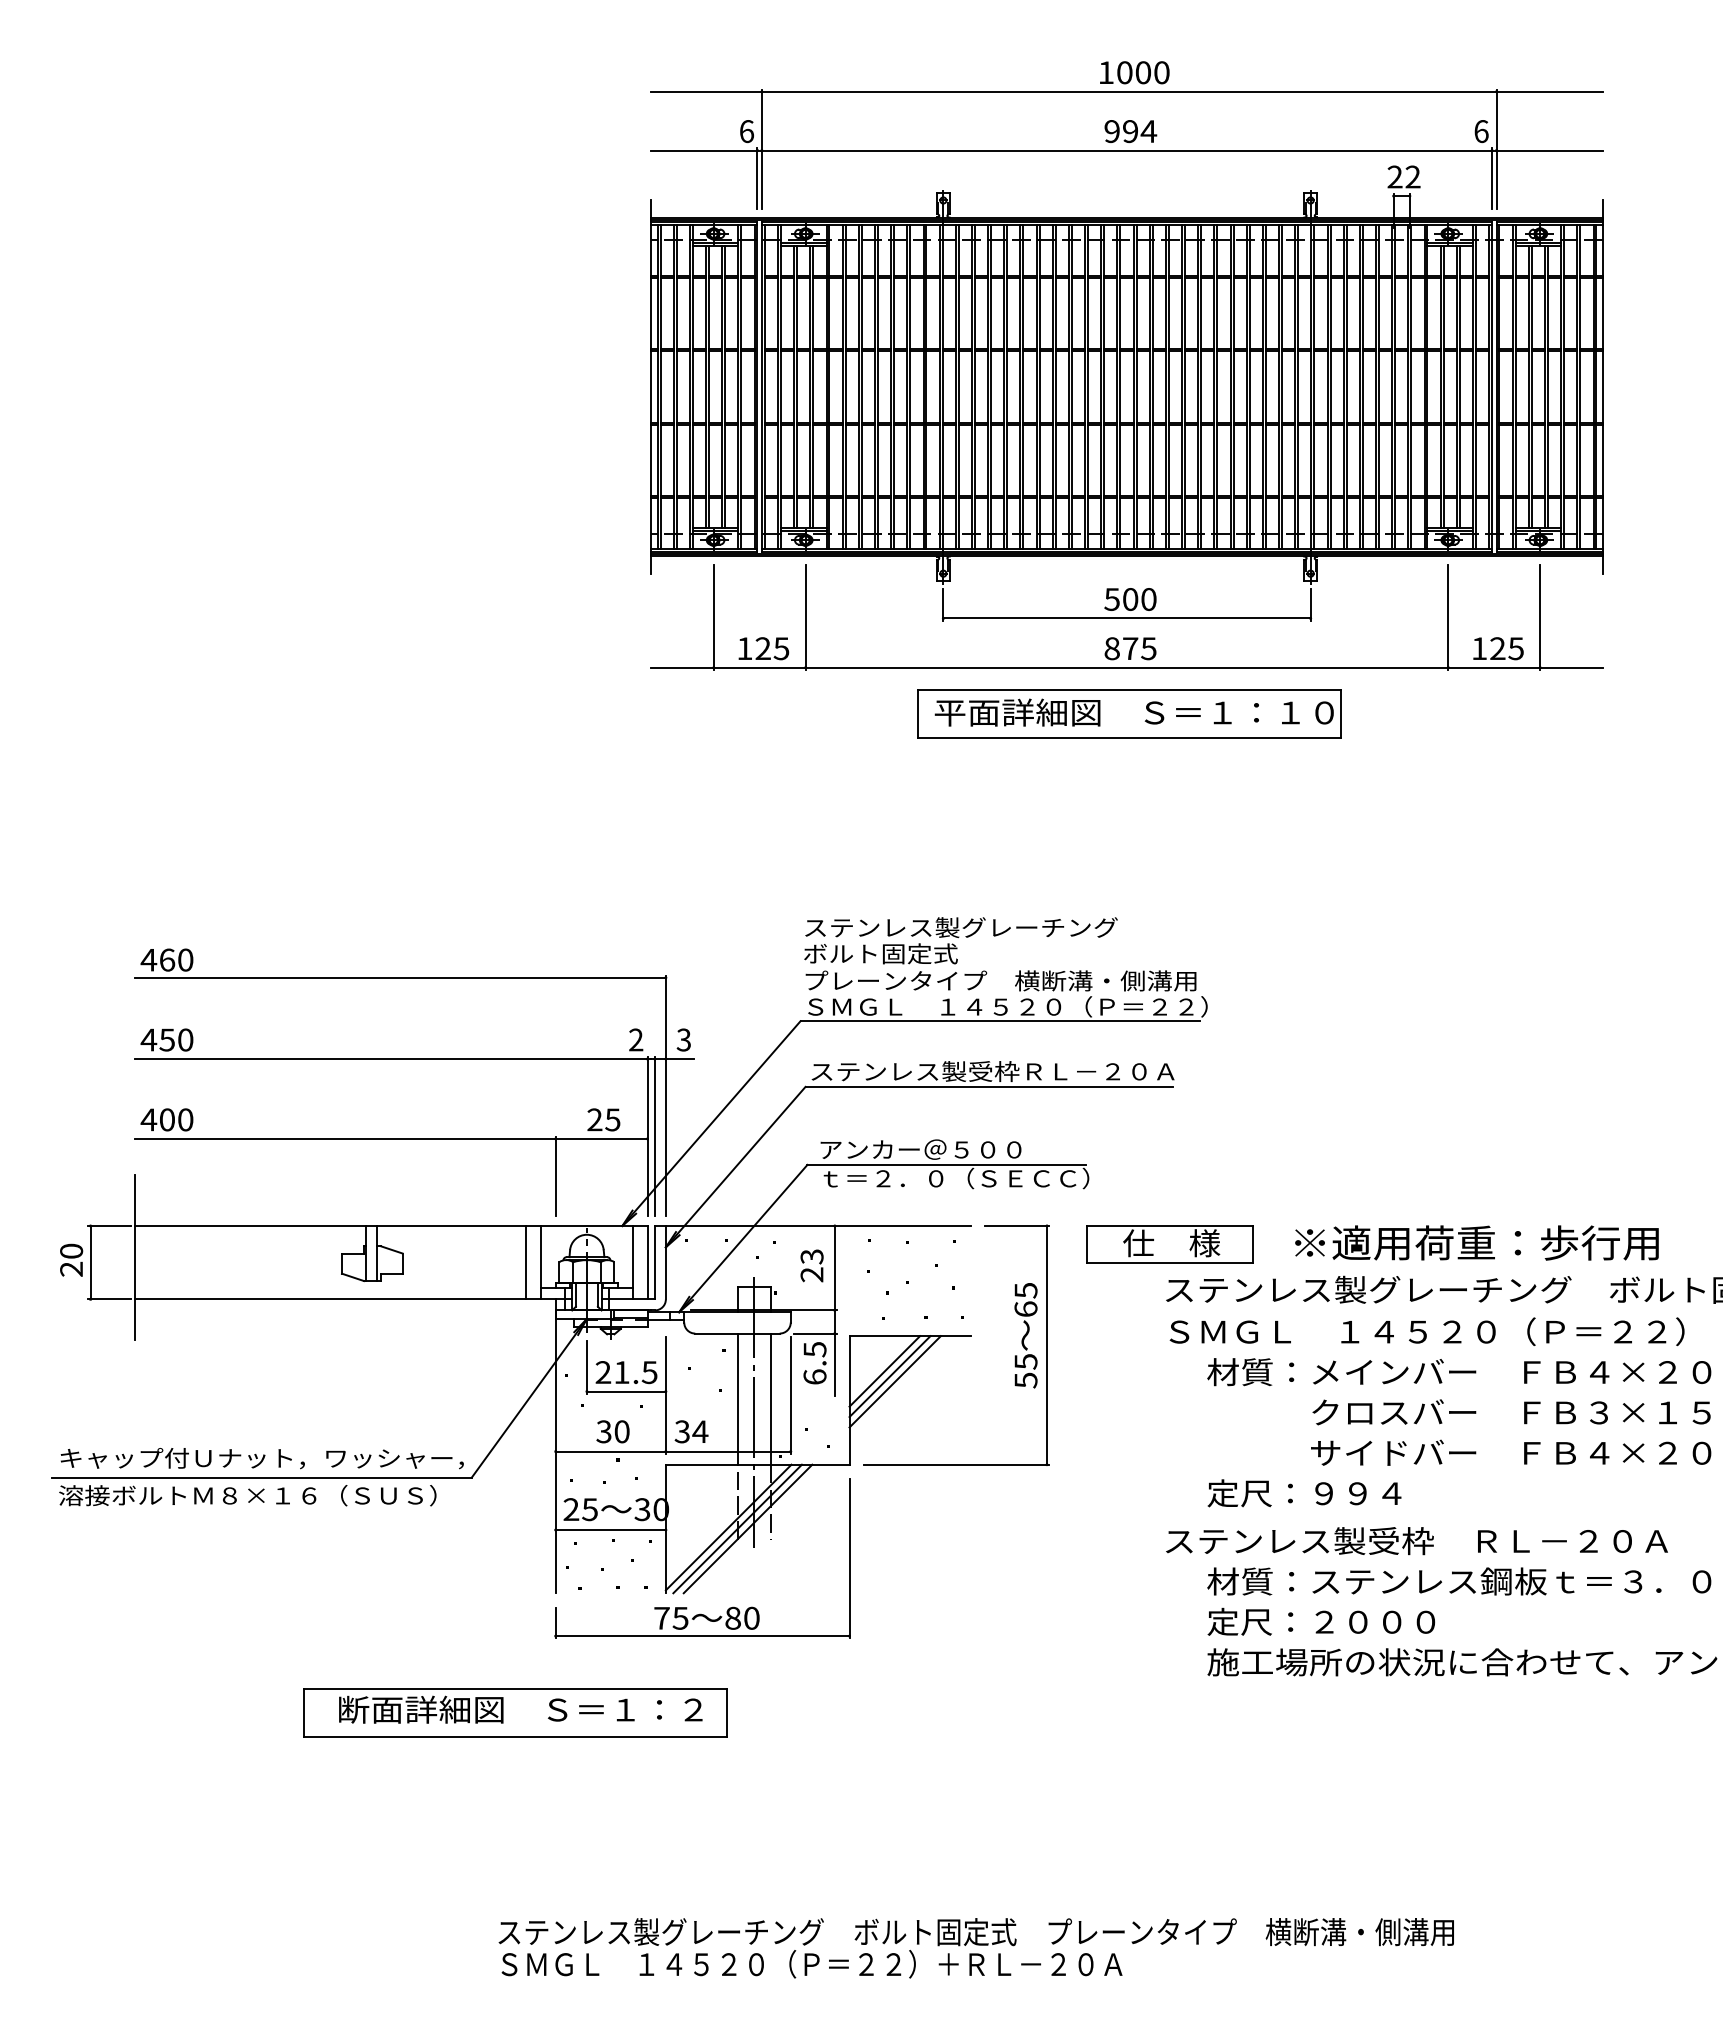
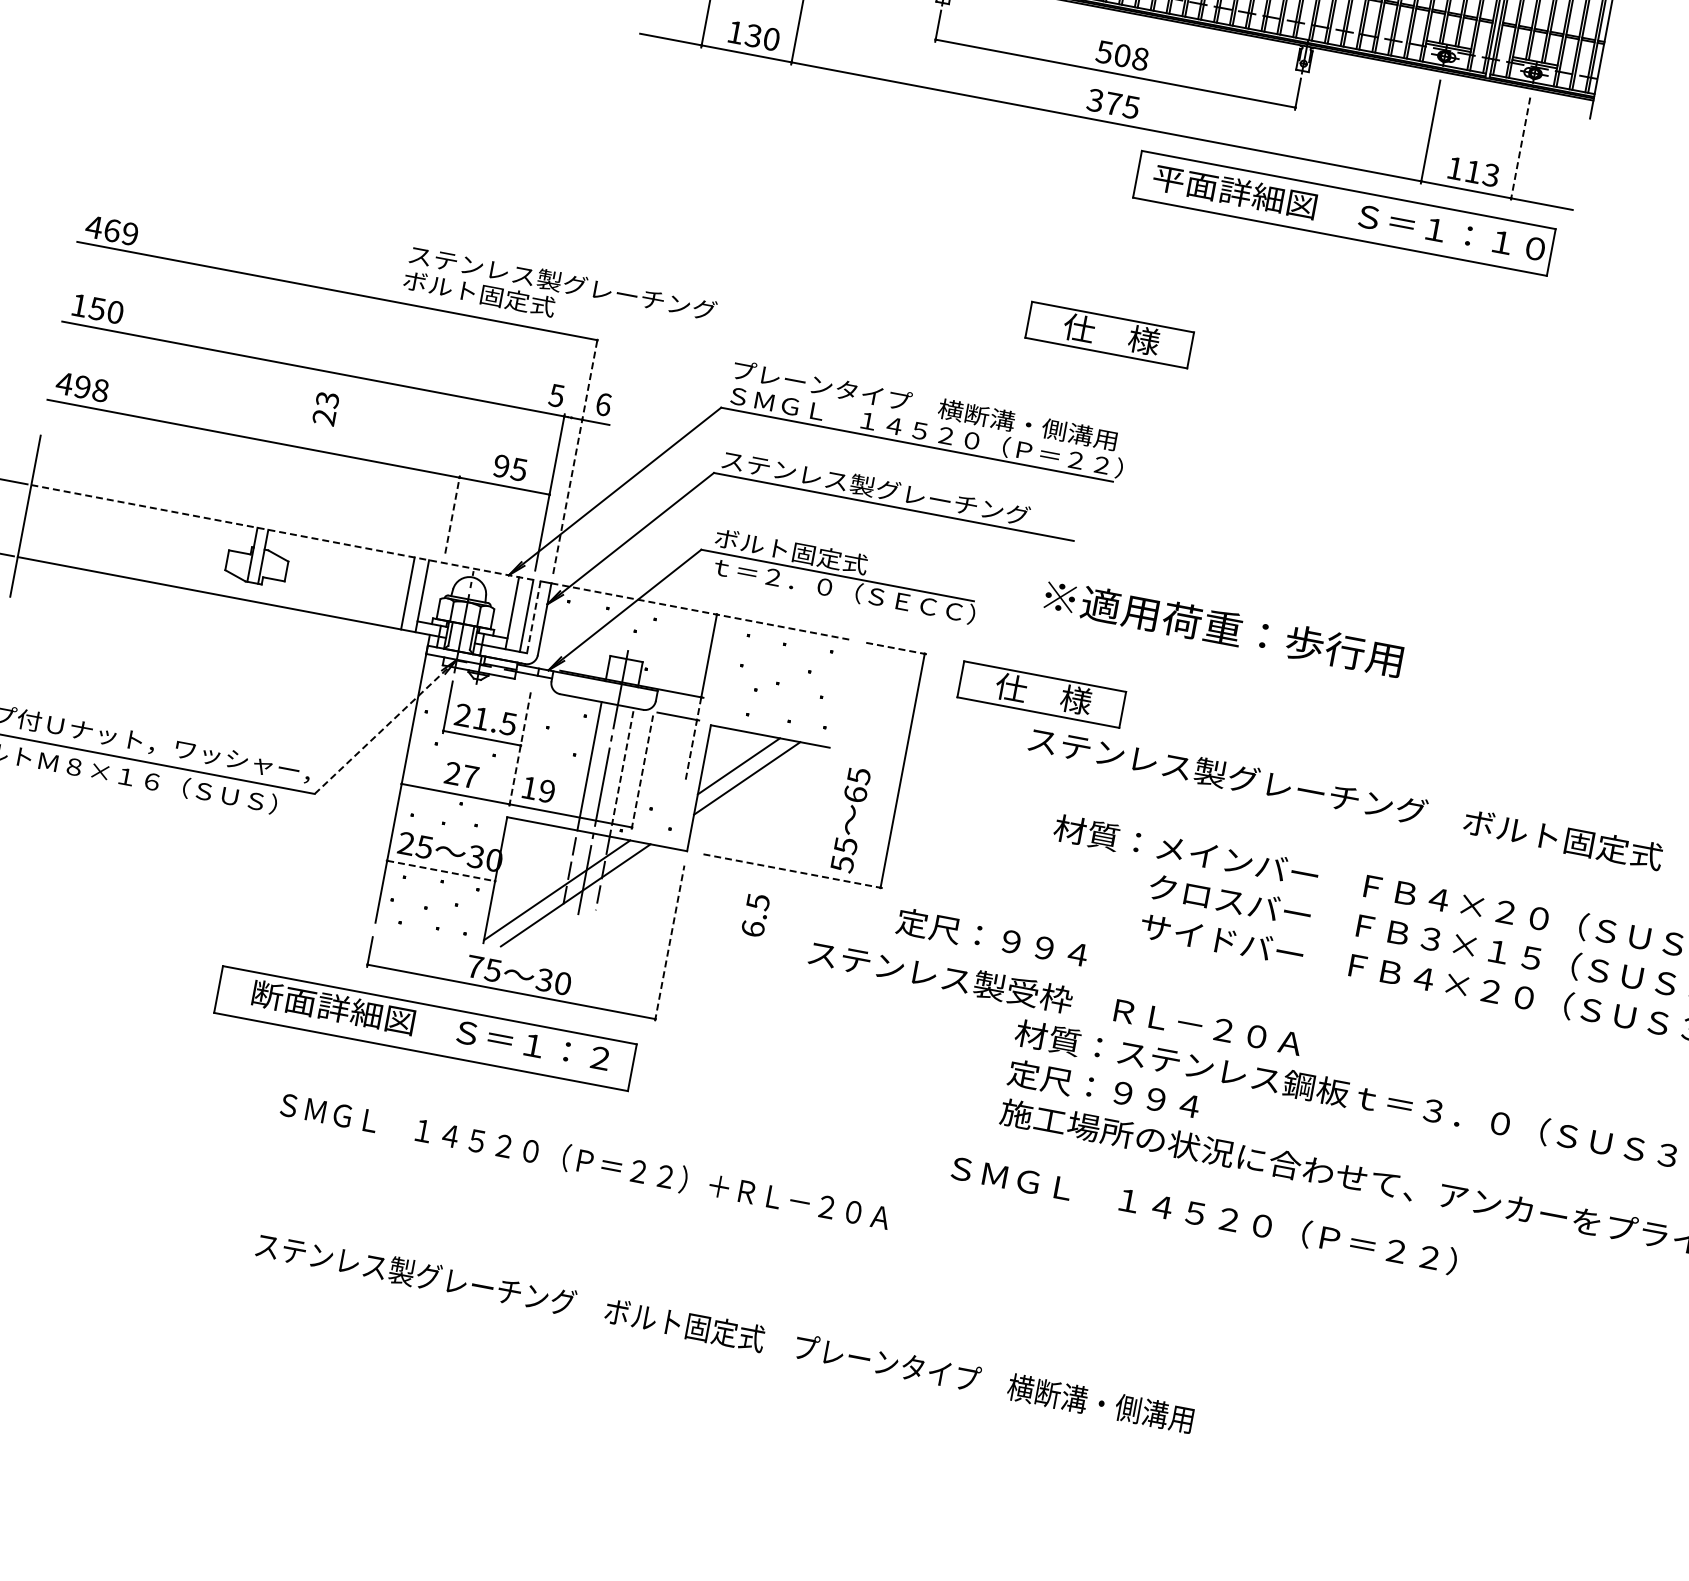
text: (1148, 599) -> (1140, 59), 500 -> 508
line: (1540, 617) -> (1520, 149), solid -> dashed
text: (772, 648) -> (762, 37), 125 -> 130
text: (1111, 648) -> (1094, 100), 875 -> 375
text: (1506, 648) -> (1481, 173), 125 -> 113
part: (1129, 713) -> (1344, 213), moved
part: (1169, 877) -> (1109, 335), added
text: (960, 940) -> (559, 295), moved
text: (185, 959) -> (130, 233), 460 -> 469
text: (148, 1039) -> (79, 304), 450 -> 150
text: (635, 1039) -> (556, 395), 2 -> 5
text: (683, 1039) -> (603, 403), 3 -> 6
text: (1071, 1071) -> (977, 507), ステンレス製受枠ＲＬ－２０Ａ -> ステンレス製グレーチング
line: (665, 1095) -> (575, 455), solid -> dashed
text: (176, 1119) -> (91, 388), 400 -> 498
text: (594, 1119) -> (501, 465), 25 -> 95
line: (654, 1136) -> (556, 493), removed
text: (920, 1149) -> (814, 555), アンカー＠５００ -> ボルト固定式
line: (555, 1176) -> (452, 514), solid -> dashed
line: (391, 1225) -> (282, 532), solid -> dashed
line: (818, 1225) -> (701, 611), solid -> dashed
line: (1017, 1225) -> (895, 647), solid -> dashed
text: (1476, 1242) -> (1223, 627), moved
line: (654, 1262) -> (533, 617), solid -> dashed
text: (811, 1265) -> (325, 408), moved
text: (1426, 1331) -> (1203, 1214), moved
text: (1025, 1335) -> (850, 819), moved
line: (834, 1353) -> (692, 739), solid -> dashed
text: (814, 1363) -> (755, 915), moved
line: (889, 1376) -> (742, 772), removed
line: (665, 1395) -> (519, 749), solid -> dashed
line: (790, 1395) -> (642, 772), solid -> dashed
line: (529, 1397) -> (386, 726), solid -> dashed
line: (770, 1399) -> (621, 772), solid -> dashed
text: (612, 1431) -> (461, 774), 30 -> 27
text: (691, 1431) -> (538, 789), 34 -> 19
line: (956, 1464) -> (791, 870), solid -> dashed
text: (1304, 1493) -> (992, 938), moved
line: (737, 1528) -> (565, 892), removed
line: (611, 1530) -> (441, 871), solid -> dashed
text: (1416, 1541) -> (1054, 998), moved
line: (849, 1558) -> (669, 943), solid -> dashed
text: (732, 1617) -> (544, 979), 80 -> 30
text: (1375, 1621) -> (1173, 1102), 定尺：２０００ -> 定尺：９９４
part: (515, 1712) -> (425, 1027), moved
text: (811, 1964) -> (584, 1161), moved

